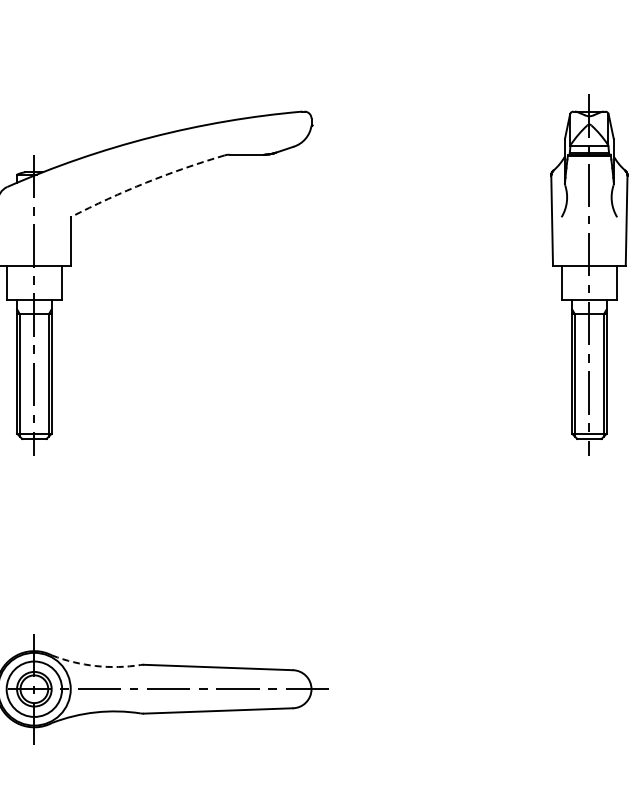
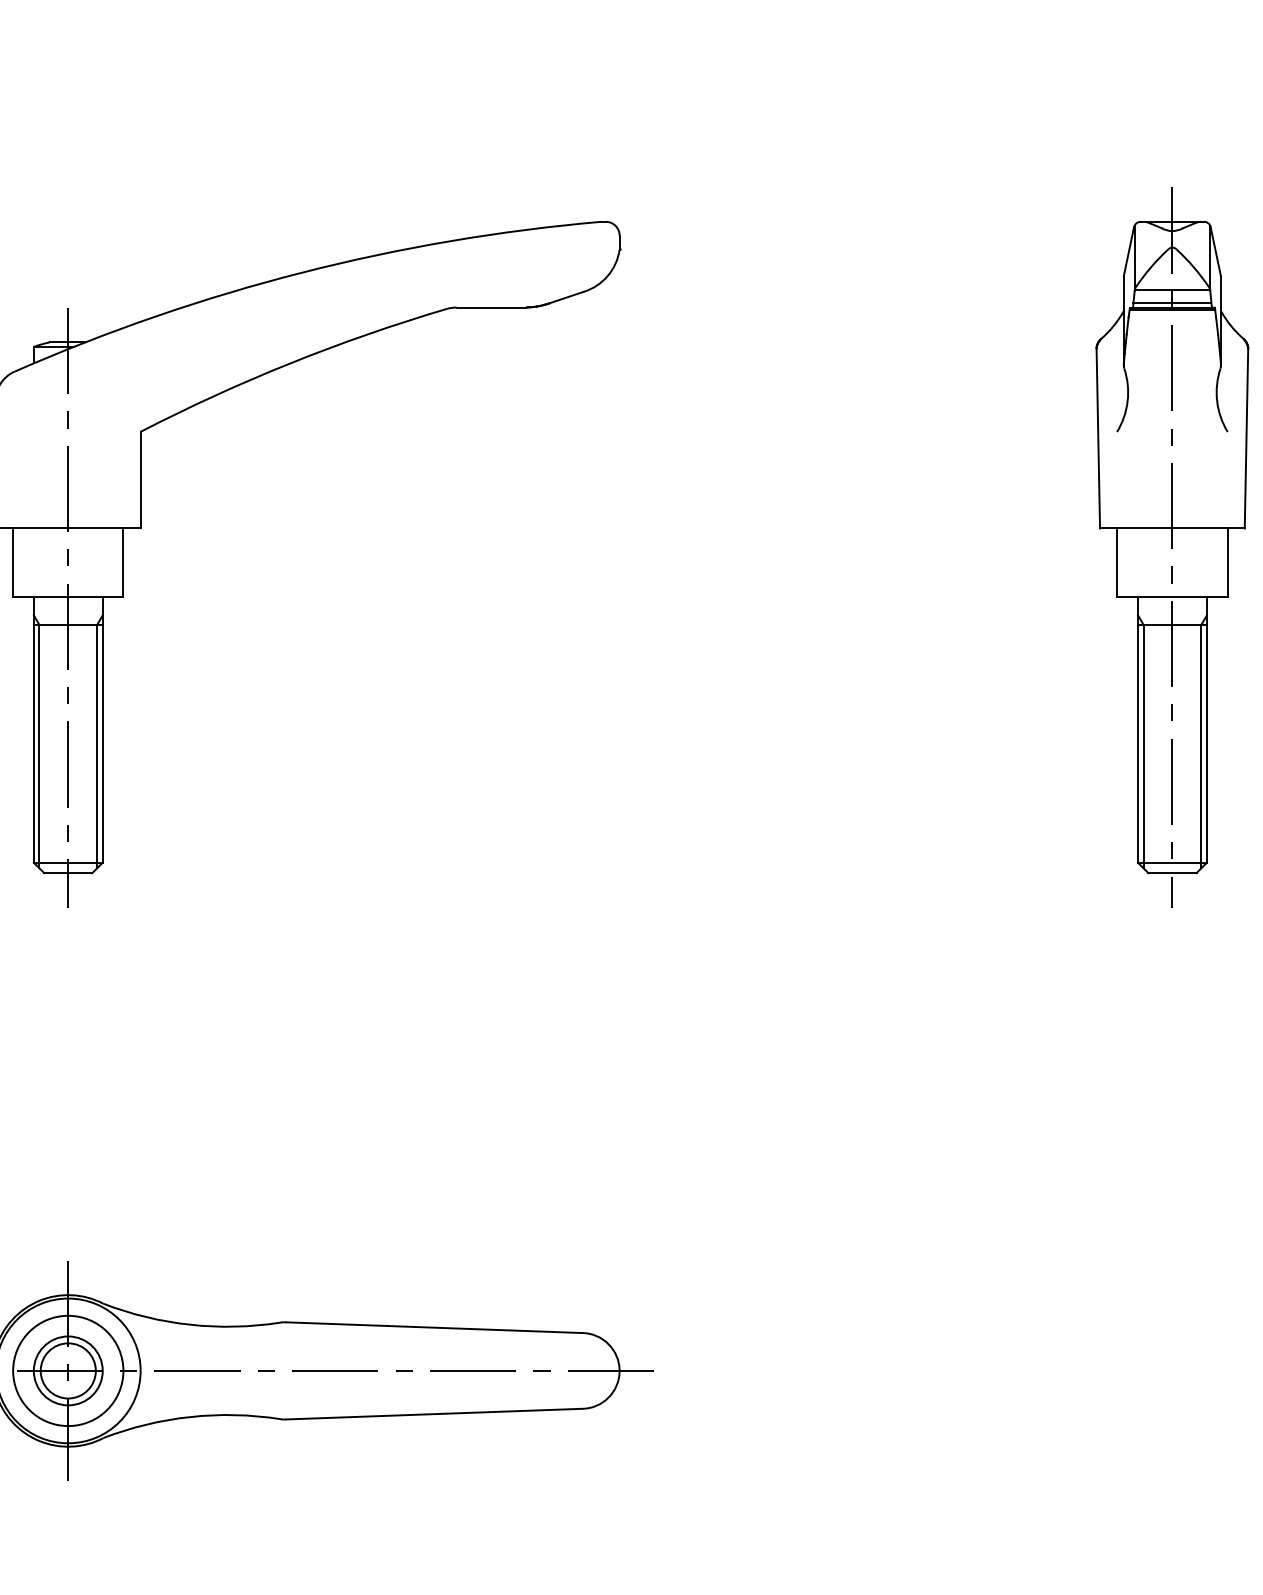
arc: (146, 182) -> (291, 362), dashed -> solid
arc: (95, 666) -> (189, 1325), dashed -> solid

